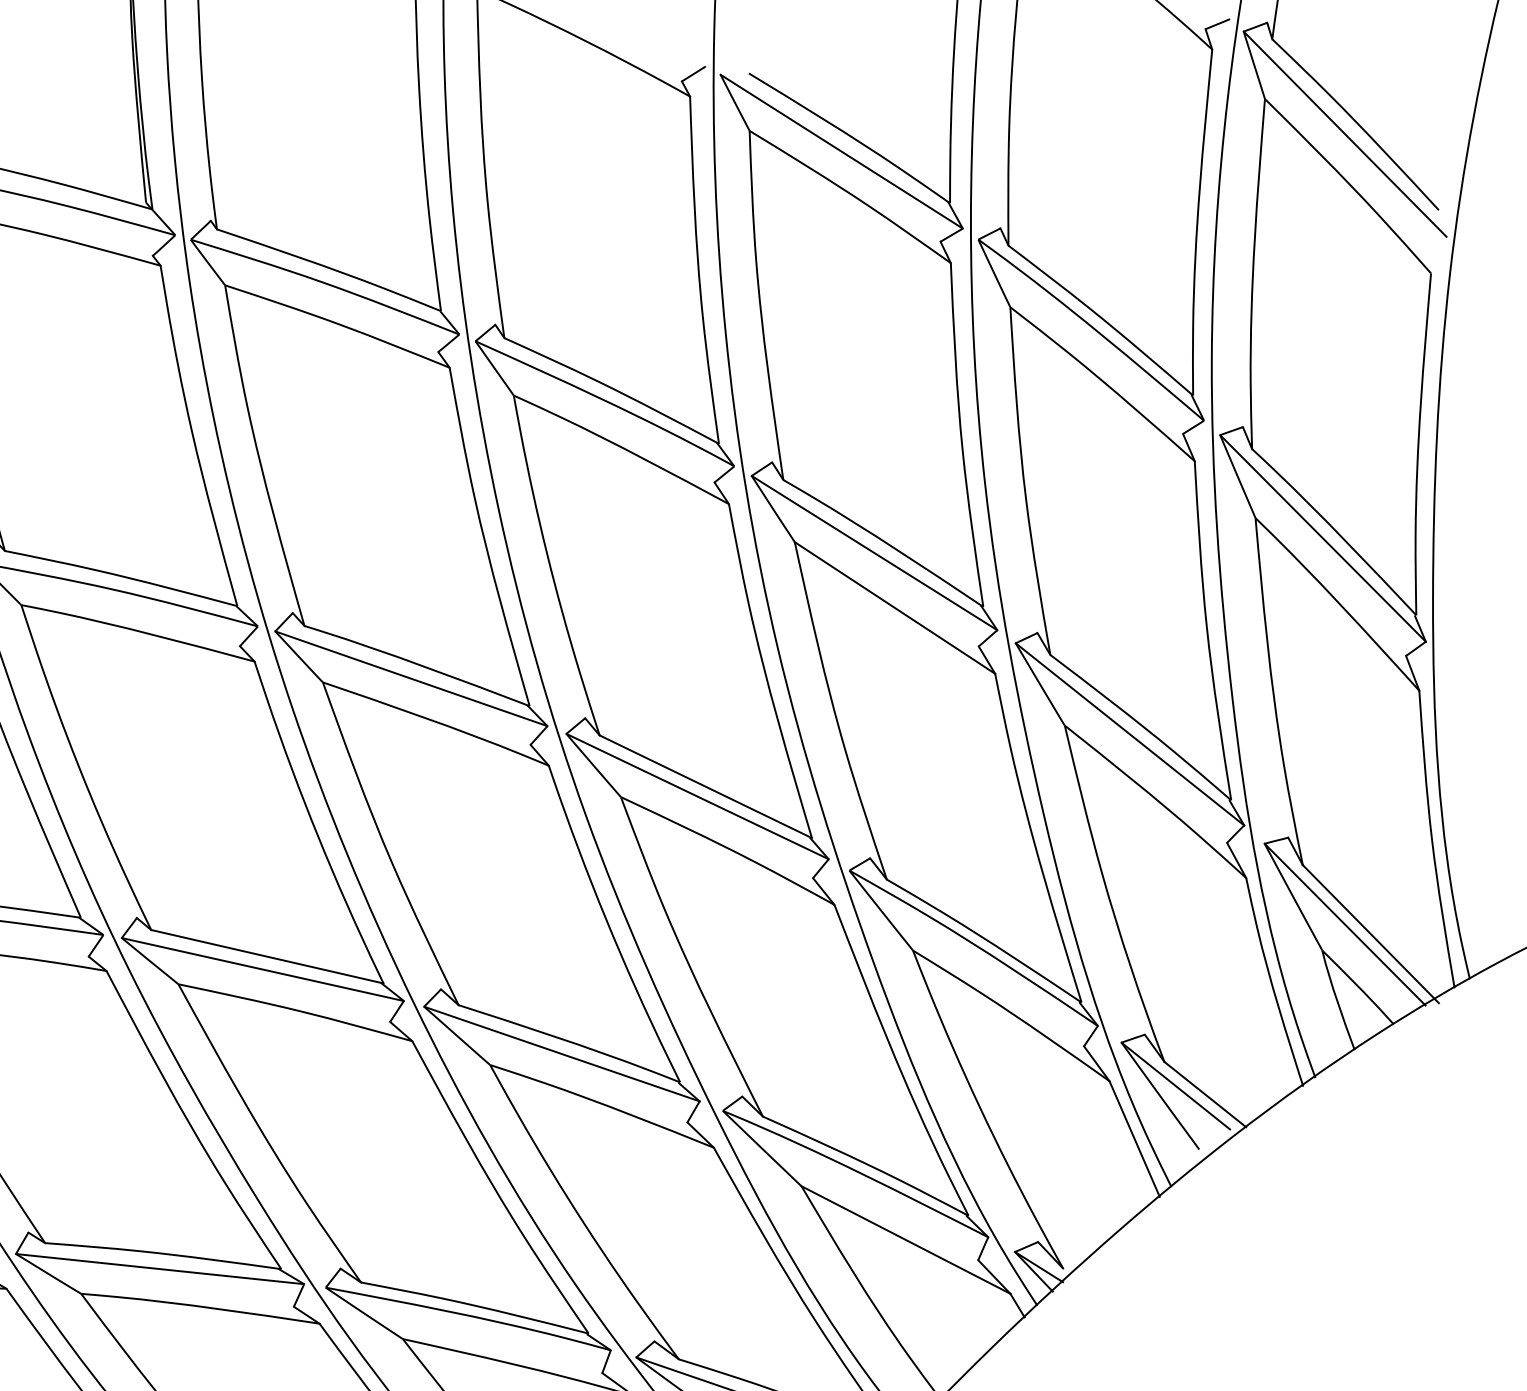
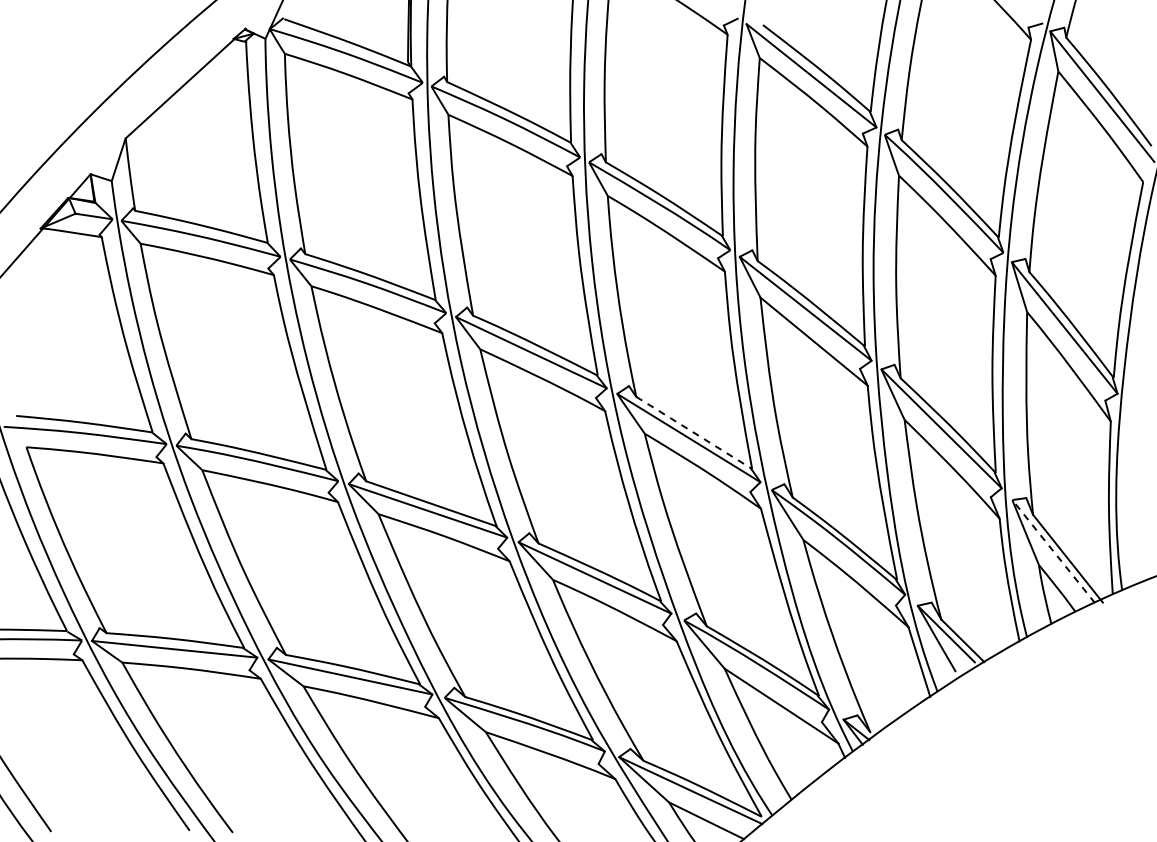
line: (706, 787) -> (694, 433), solid -> dashed
line: (1344, 924) -> (1053, 551), solid -> dashed

